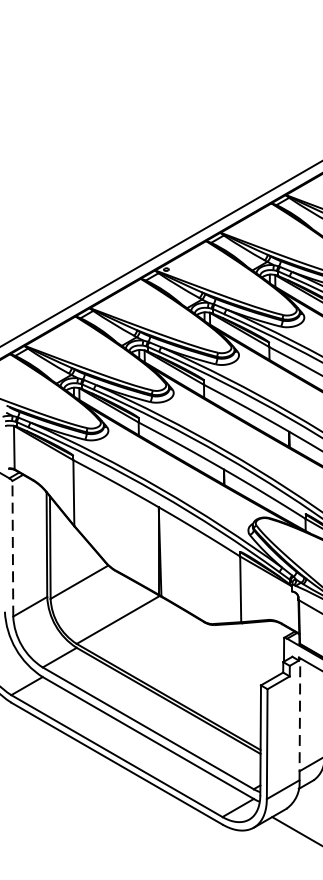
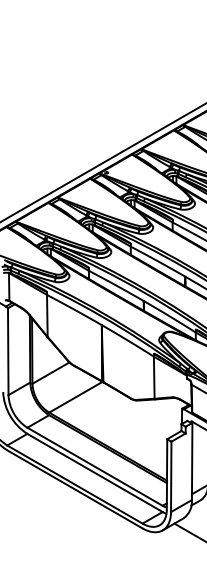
line: (13, 548) -> (8, 351), dashed -> solid
line: (300, 718) -> (192, 460), dashed -> solid

